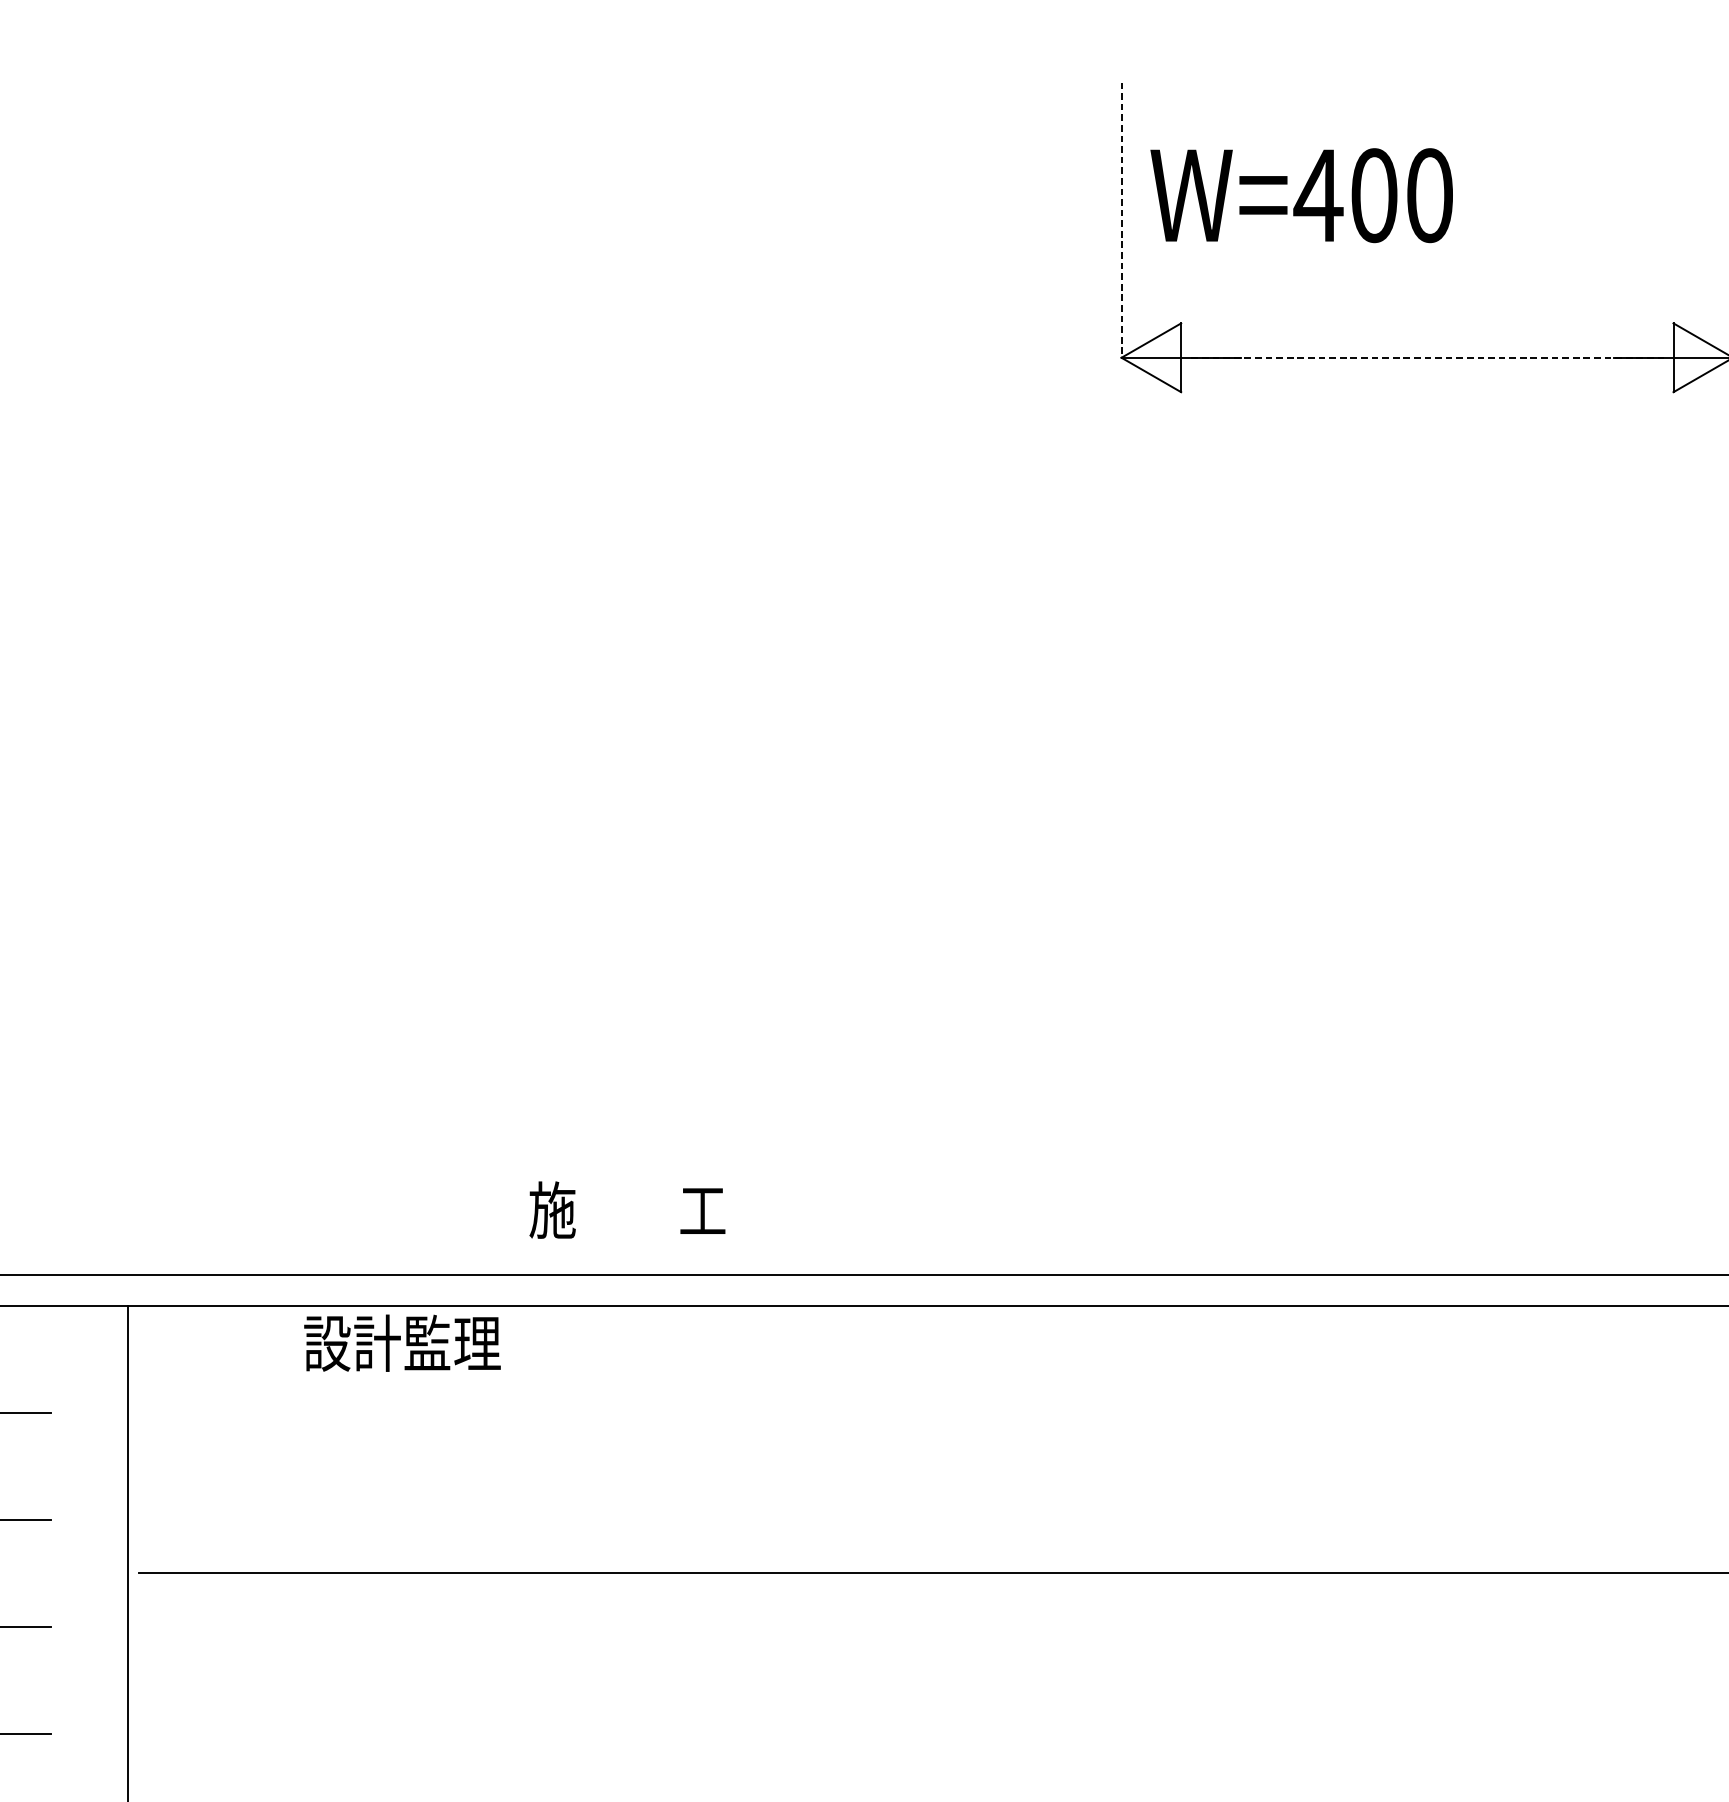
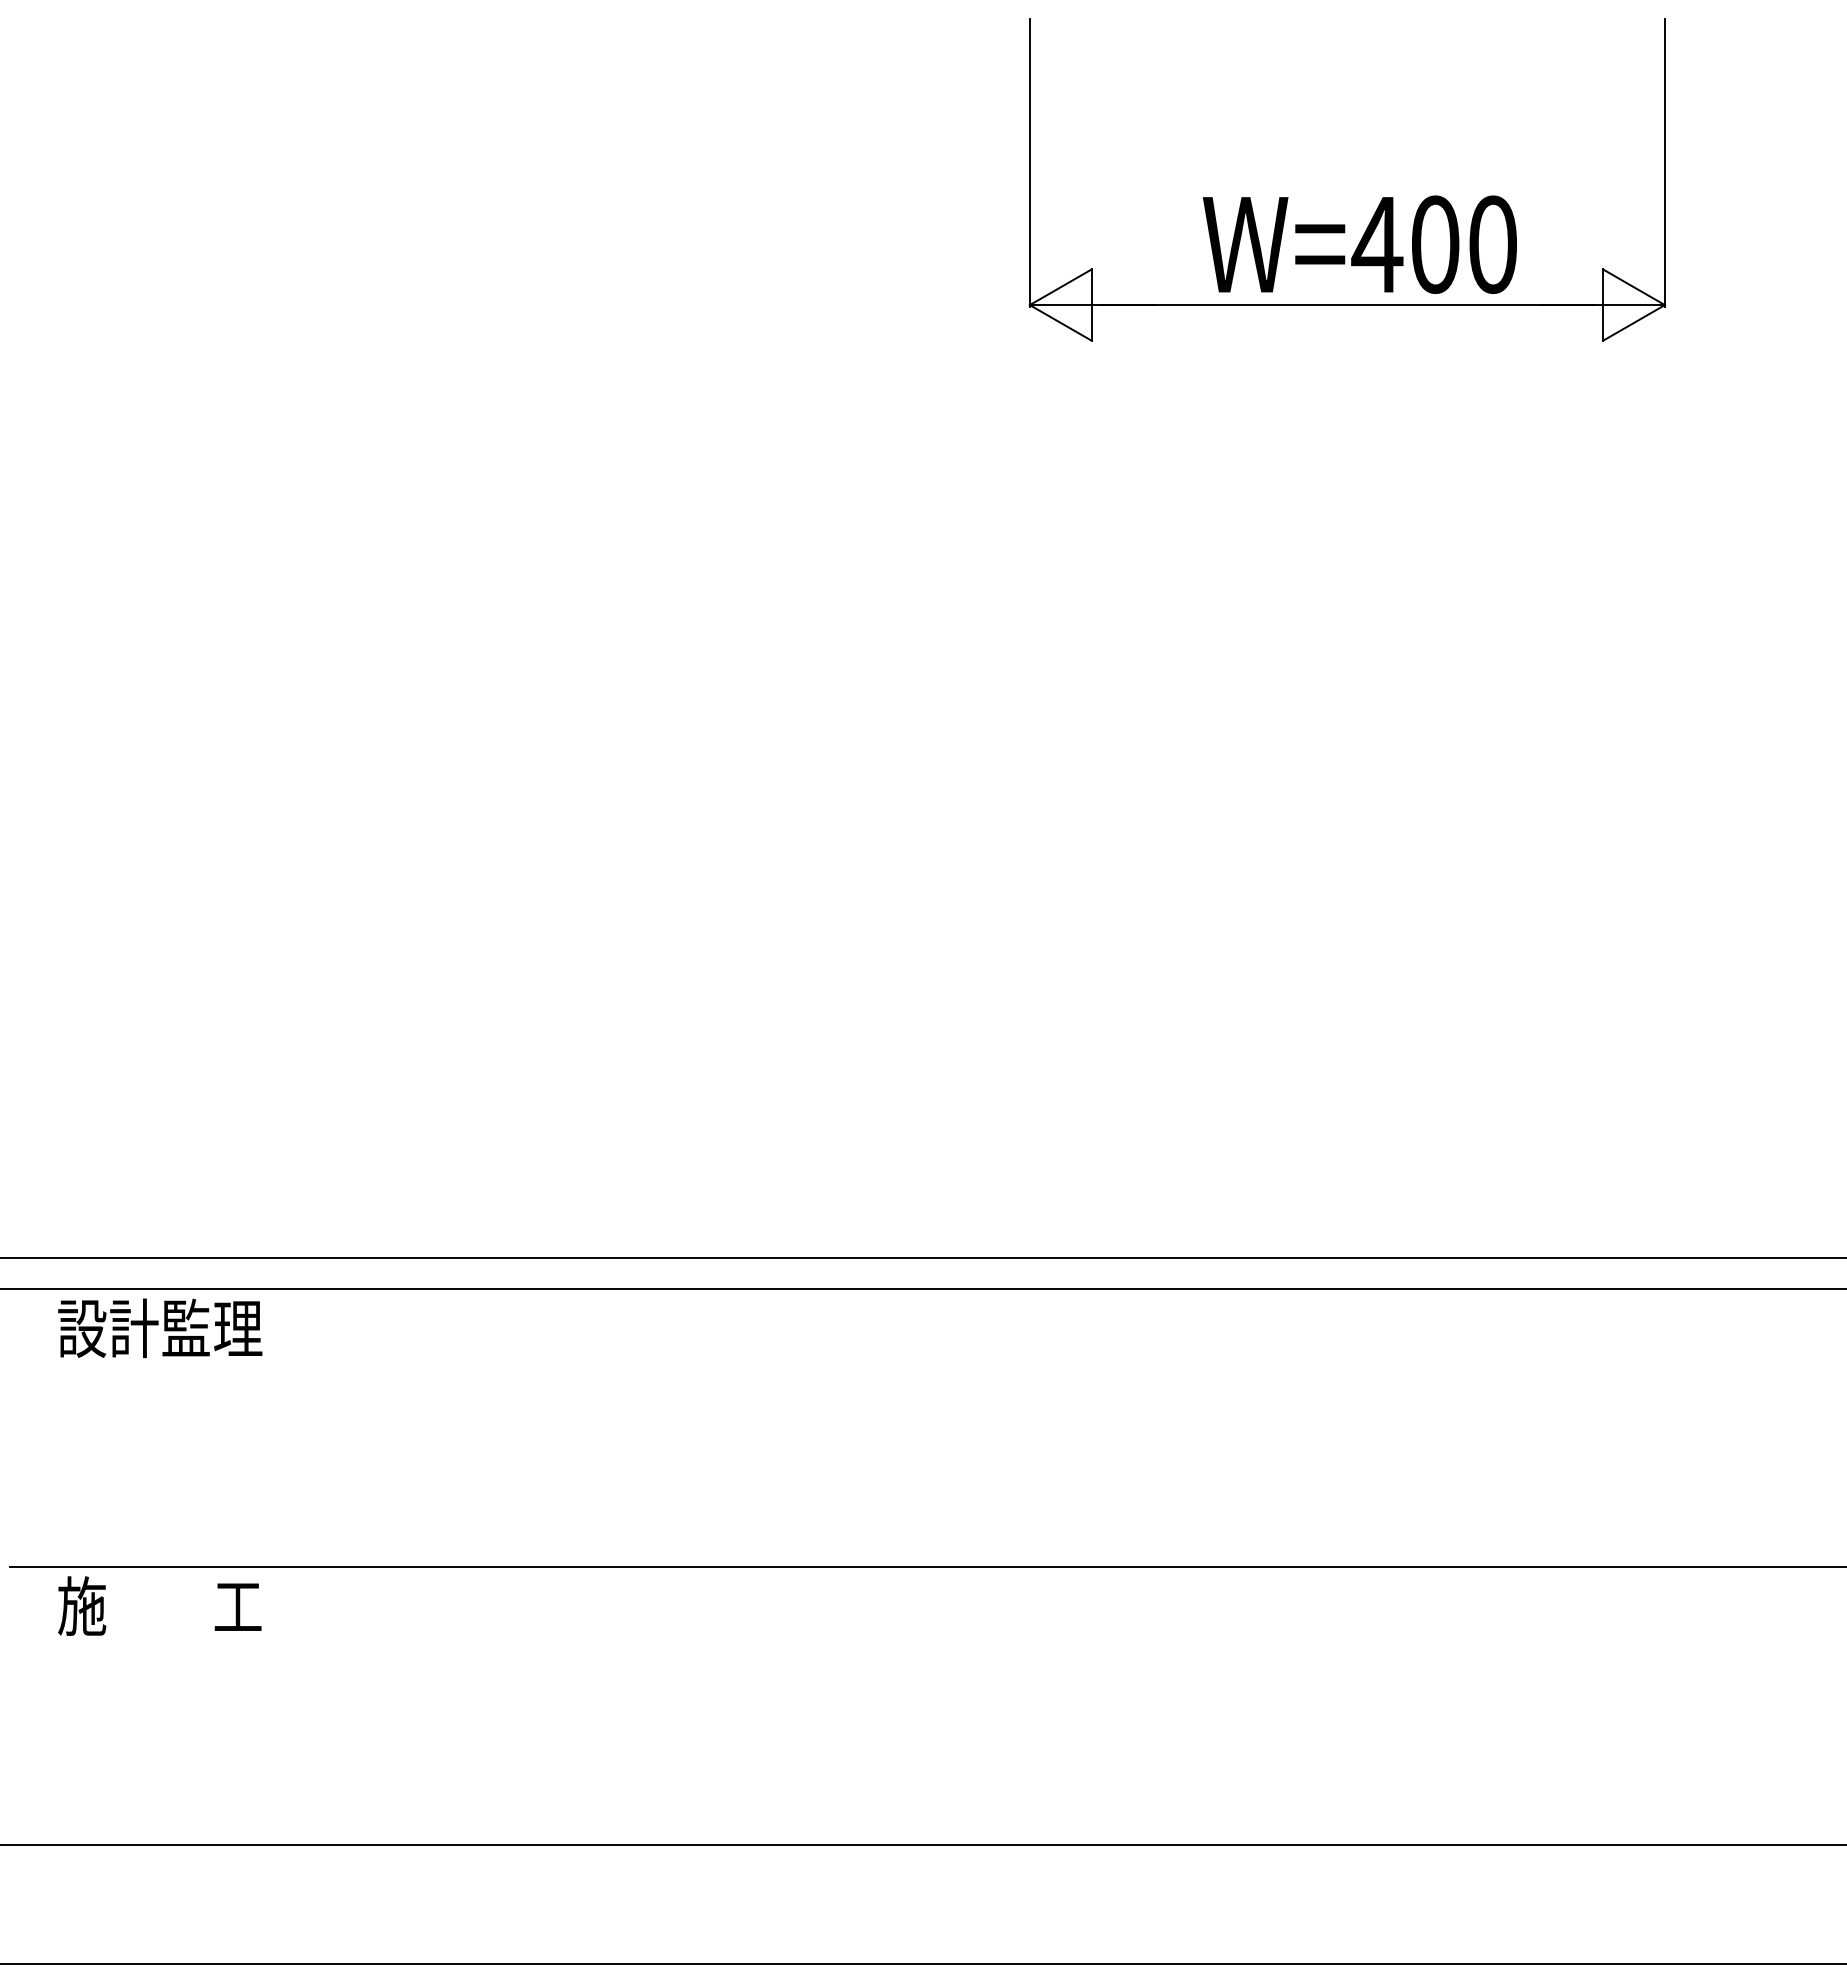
text: (1301, 195) -> (1359, 244), moved
line: (1121, 221) -> (1029, 163), dashed -> solid
line: (1426, 358) -> (1346, 305), dashed -> solid
text: (627, 1209) -> (159, 1605), moved
text: (402, 1343) -> (160, 1328), moved

